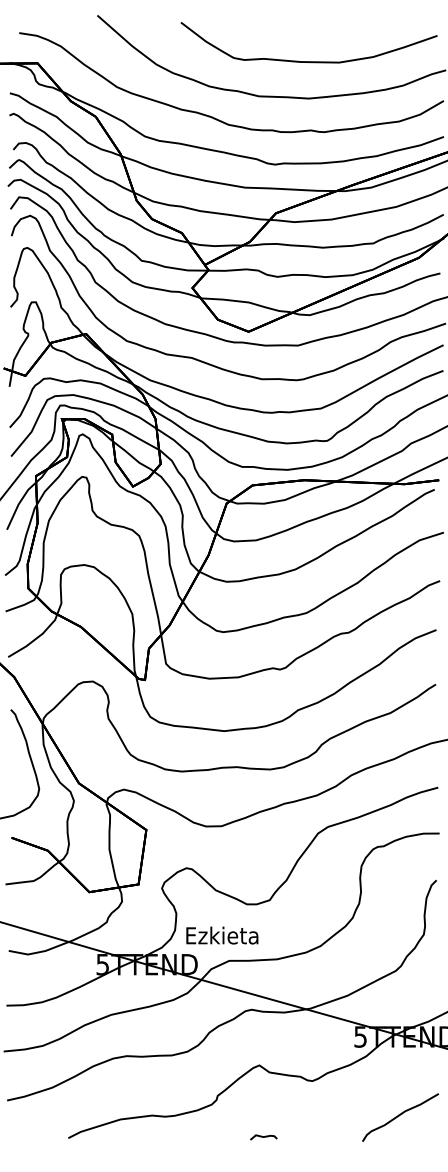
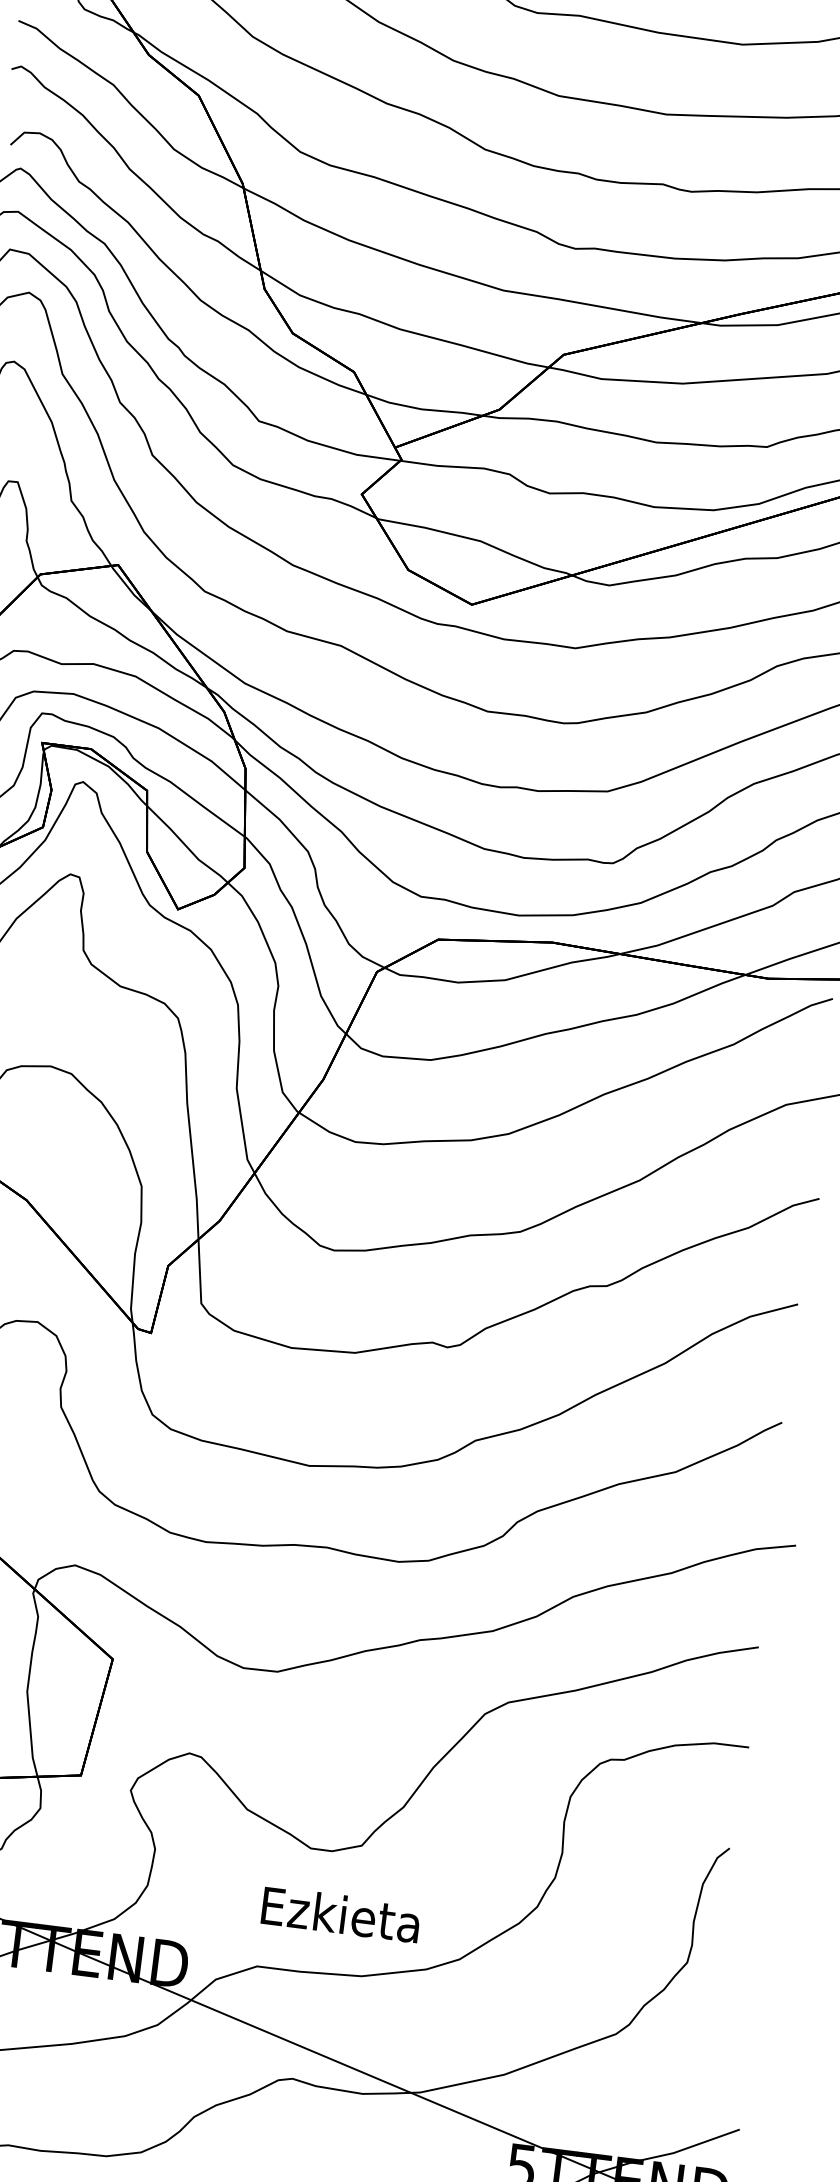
text: (222, 935) -> (341, 1914), moved

